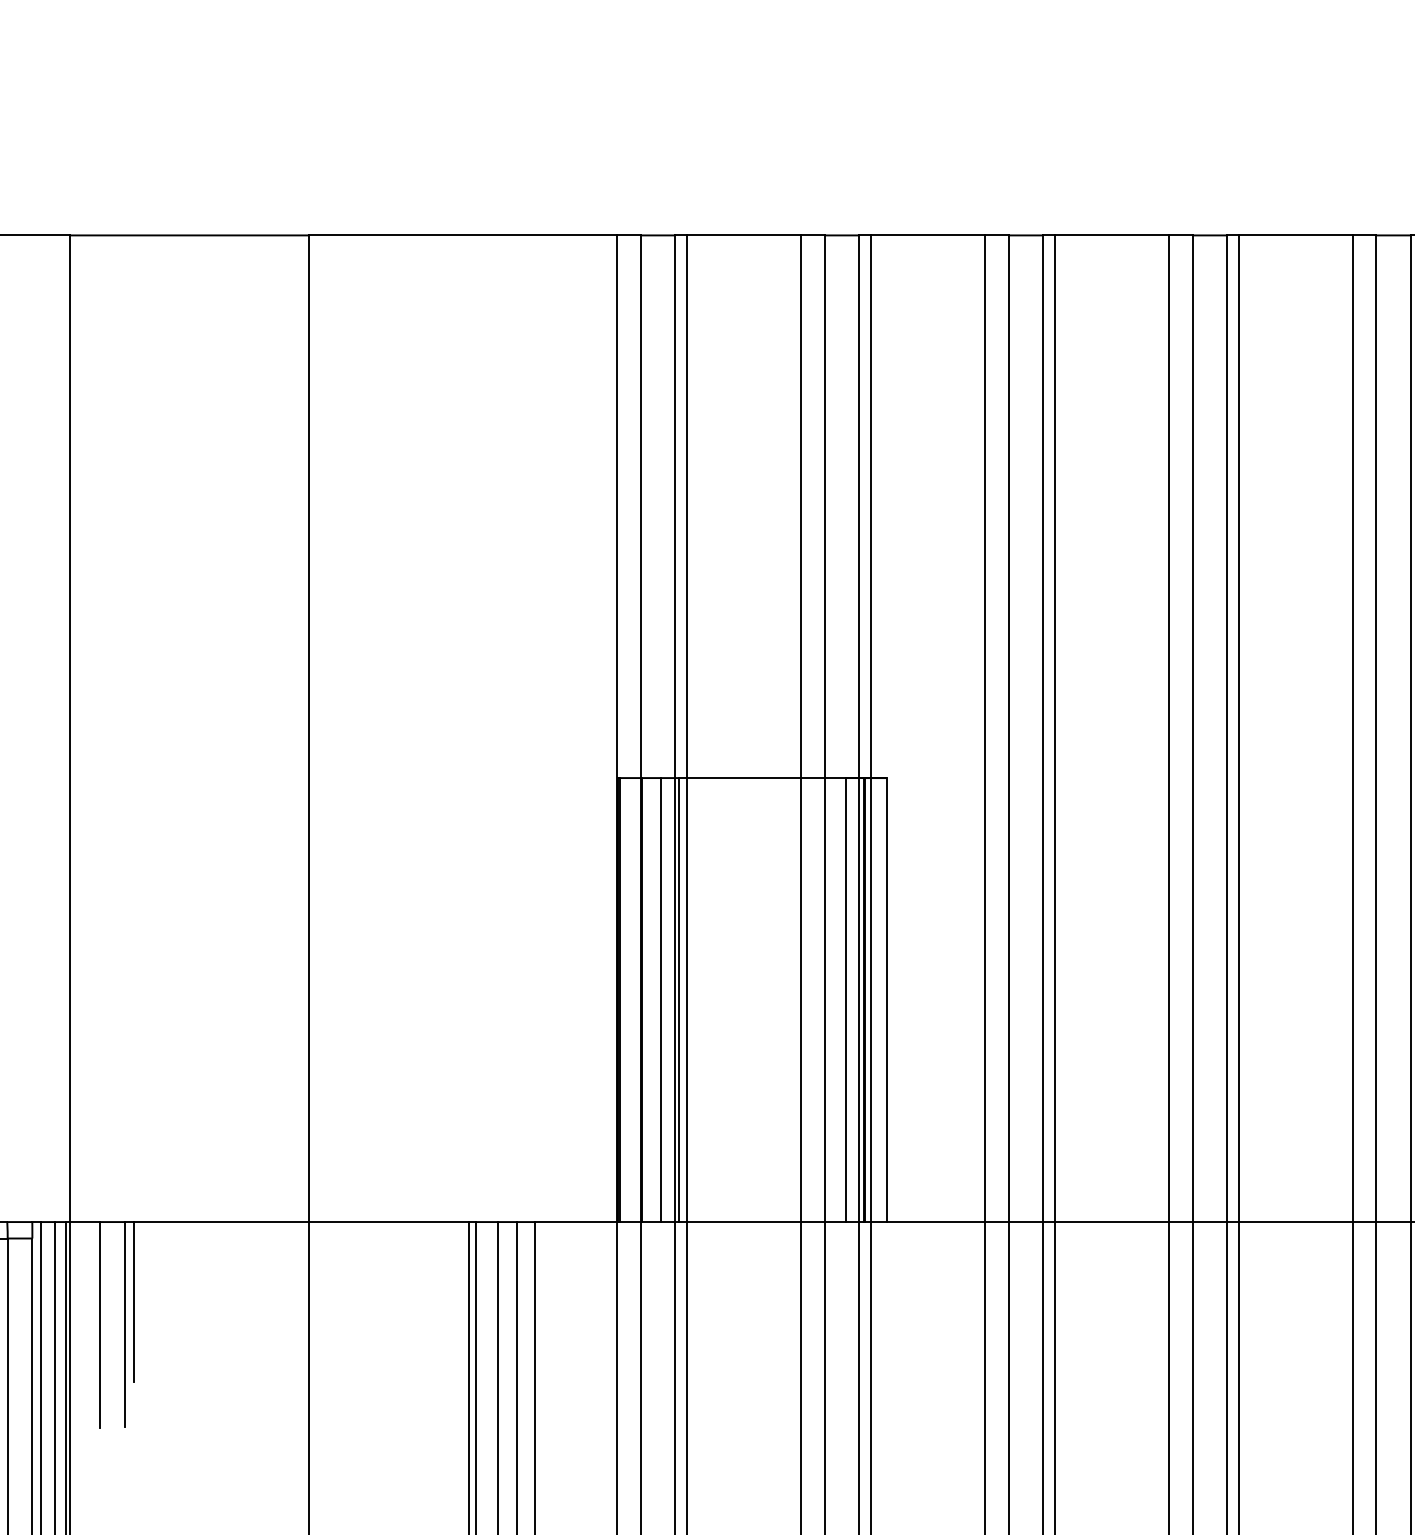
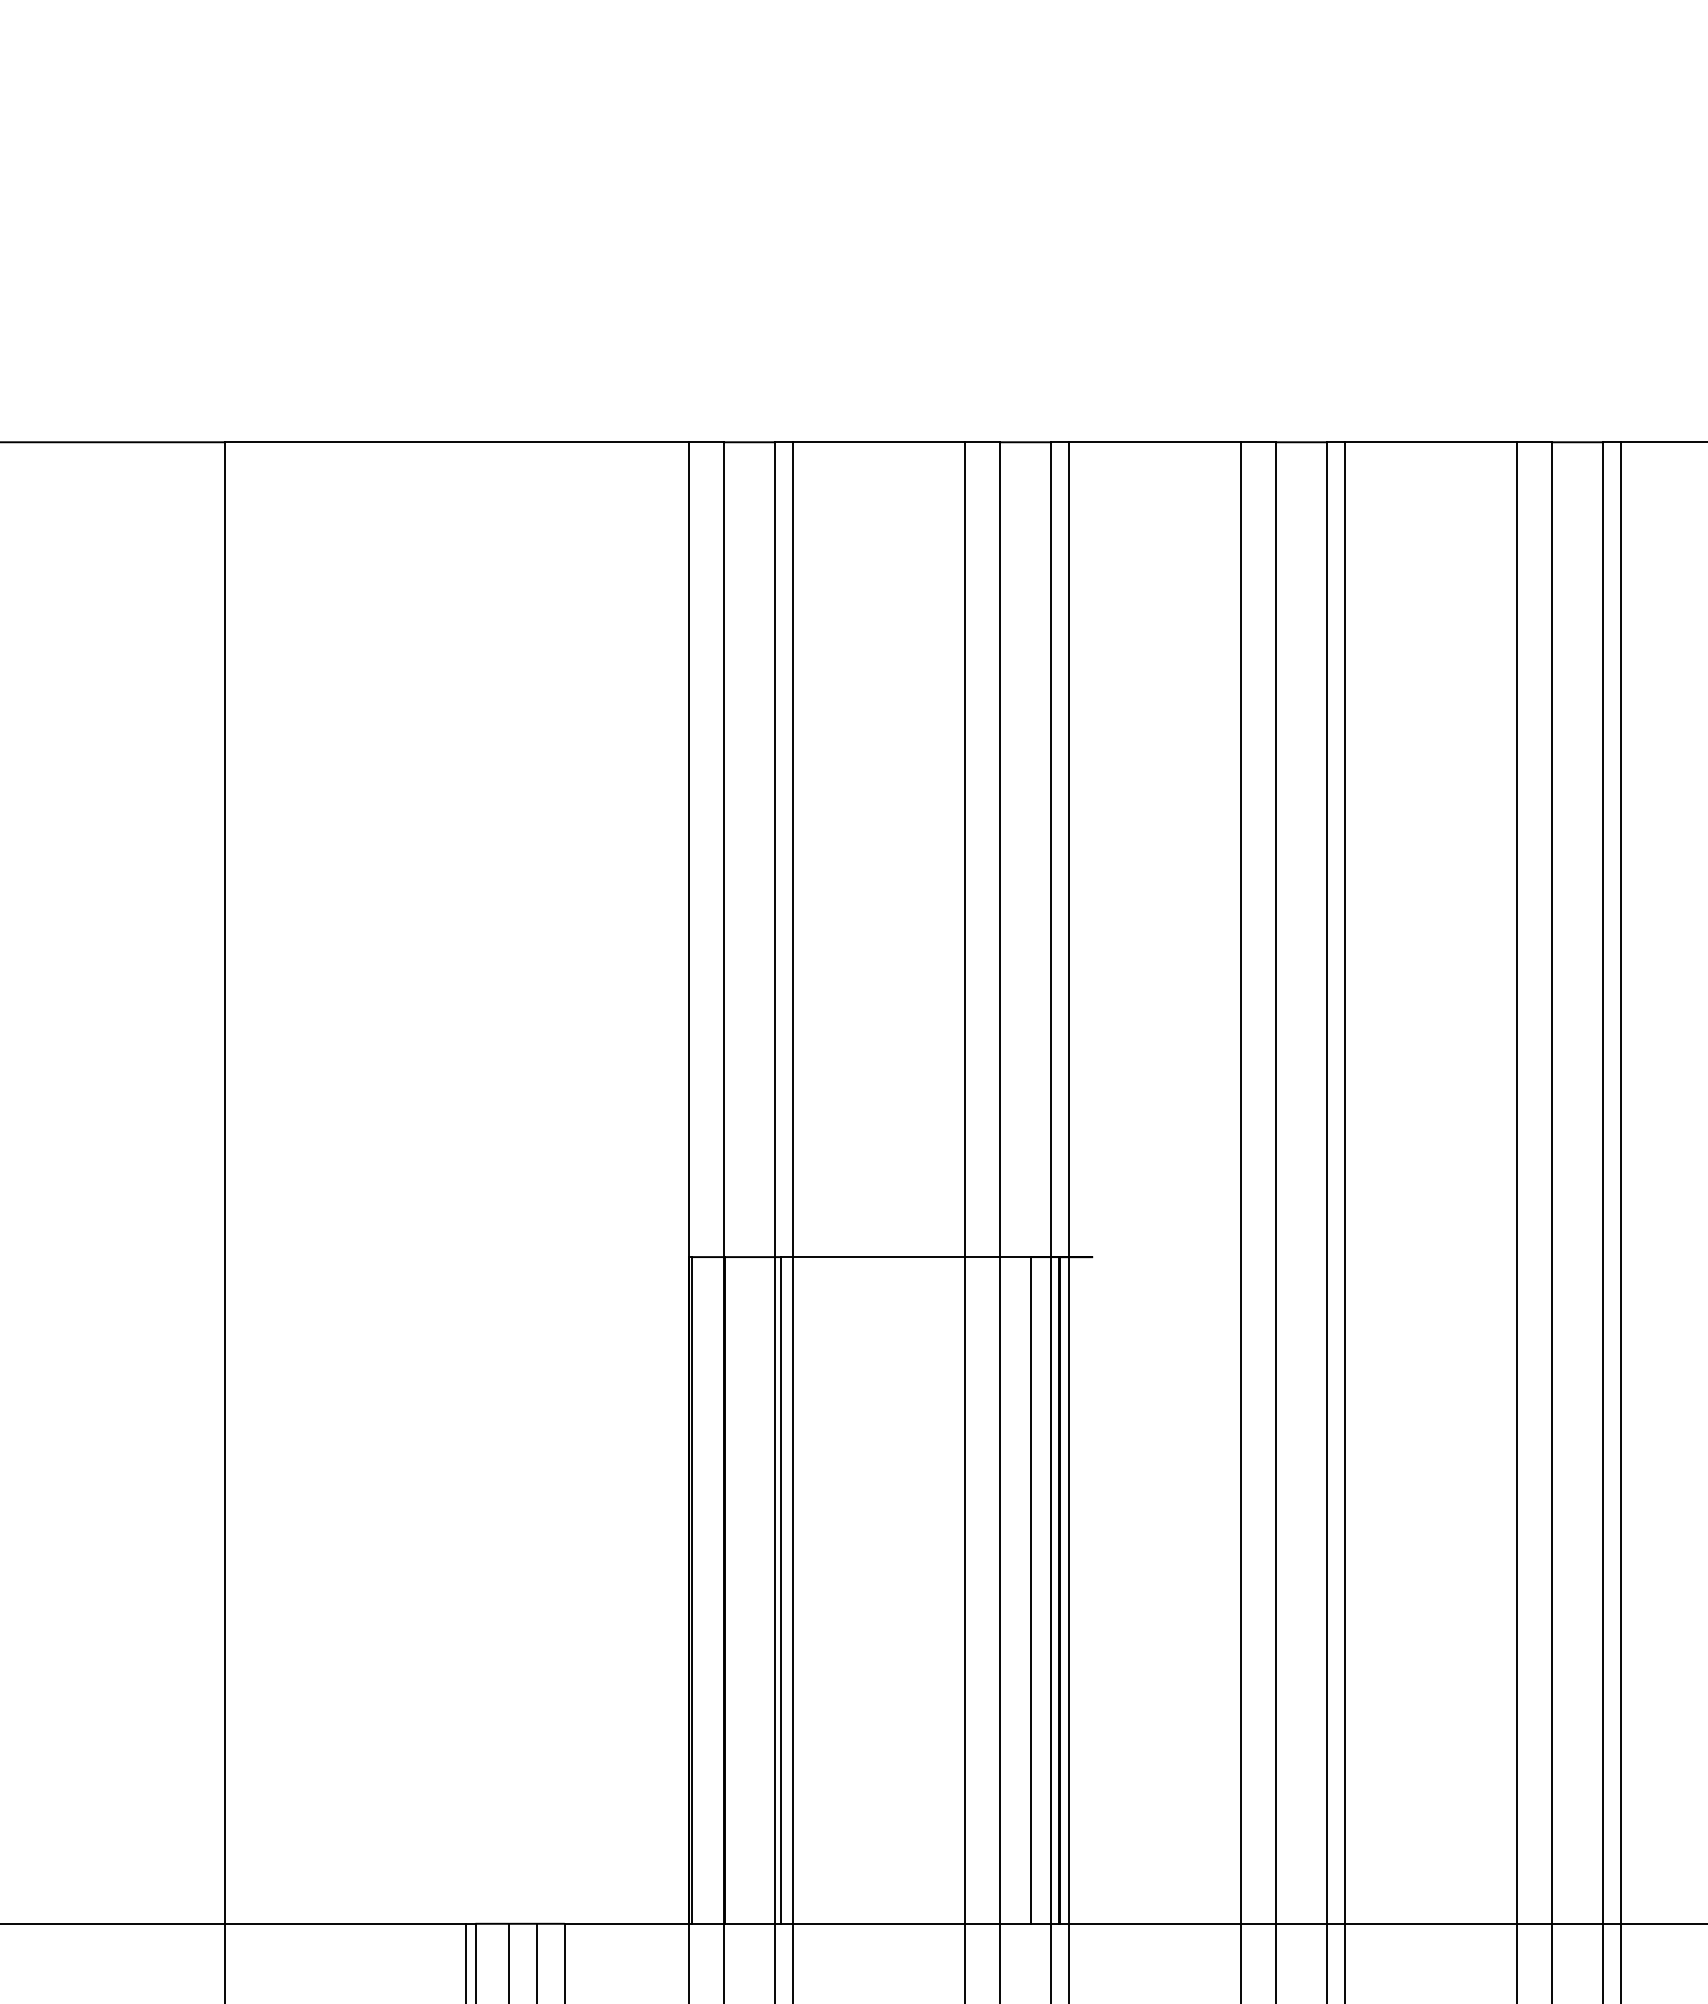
line: (660, 1000) -> (753, 1591), removed
line: (886, 1000) -> (1092, 1591), removed

